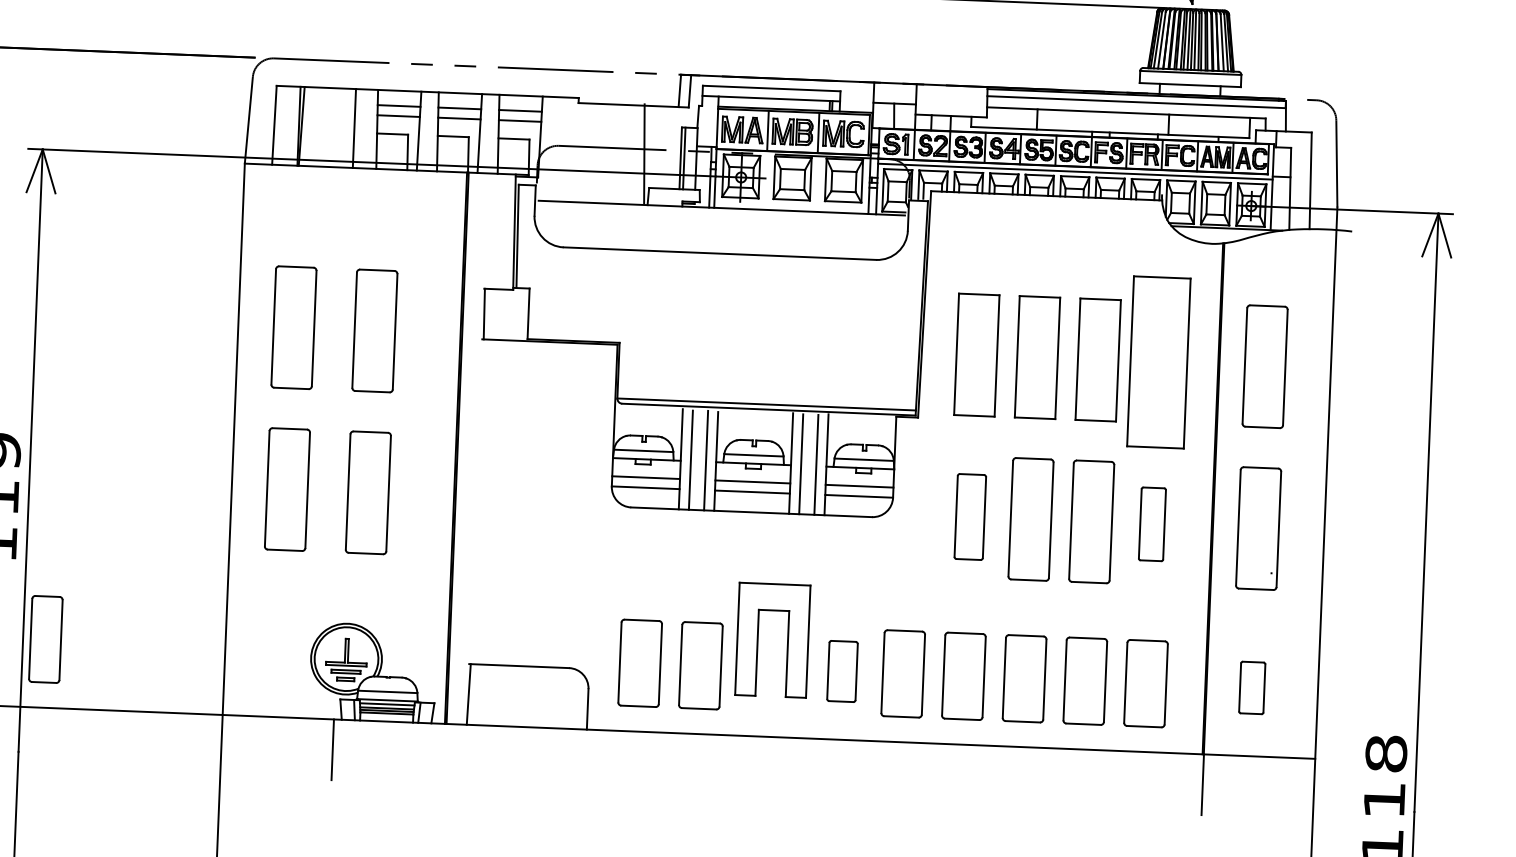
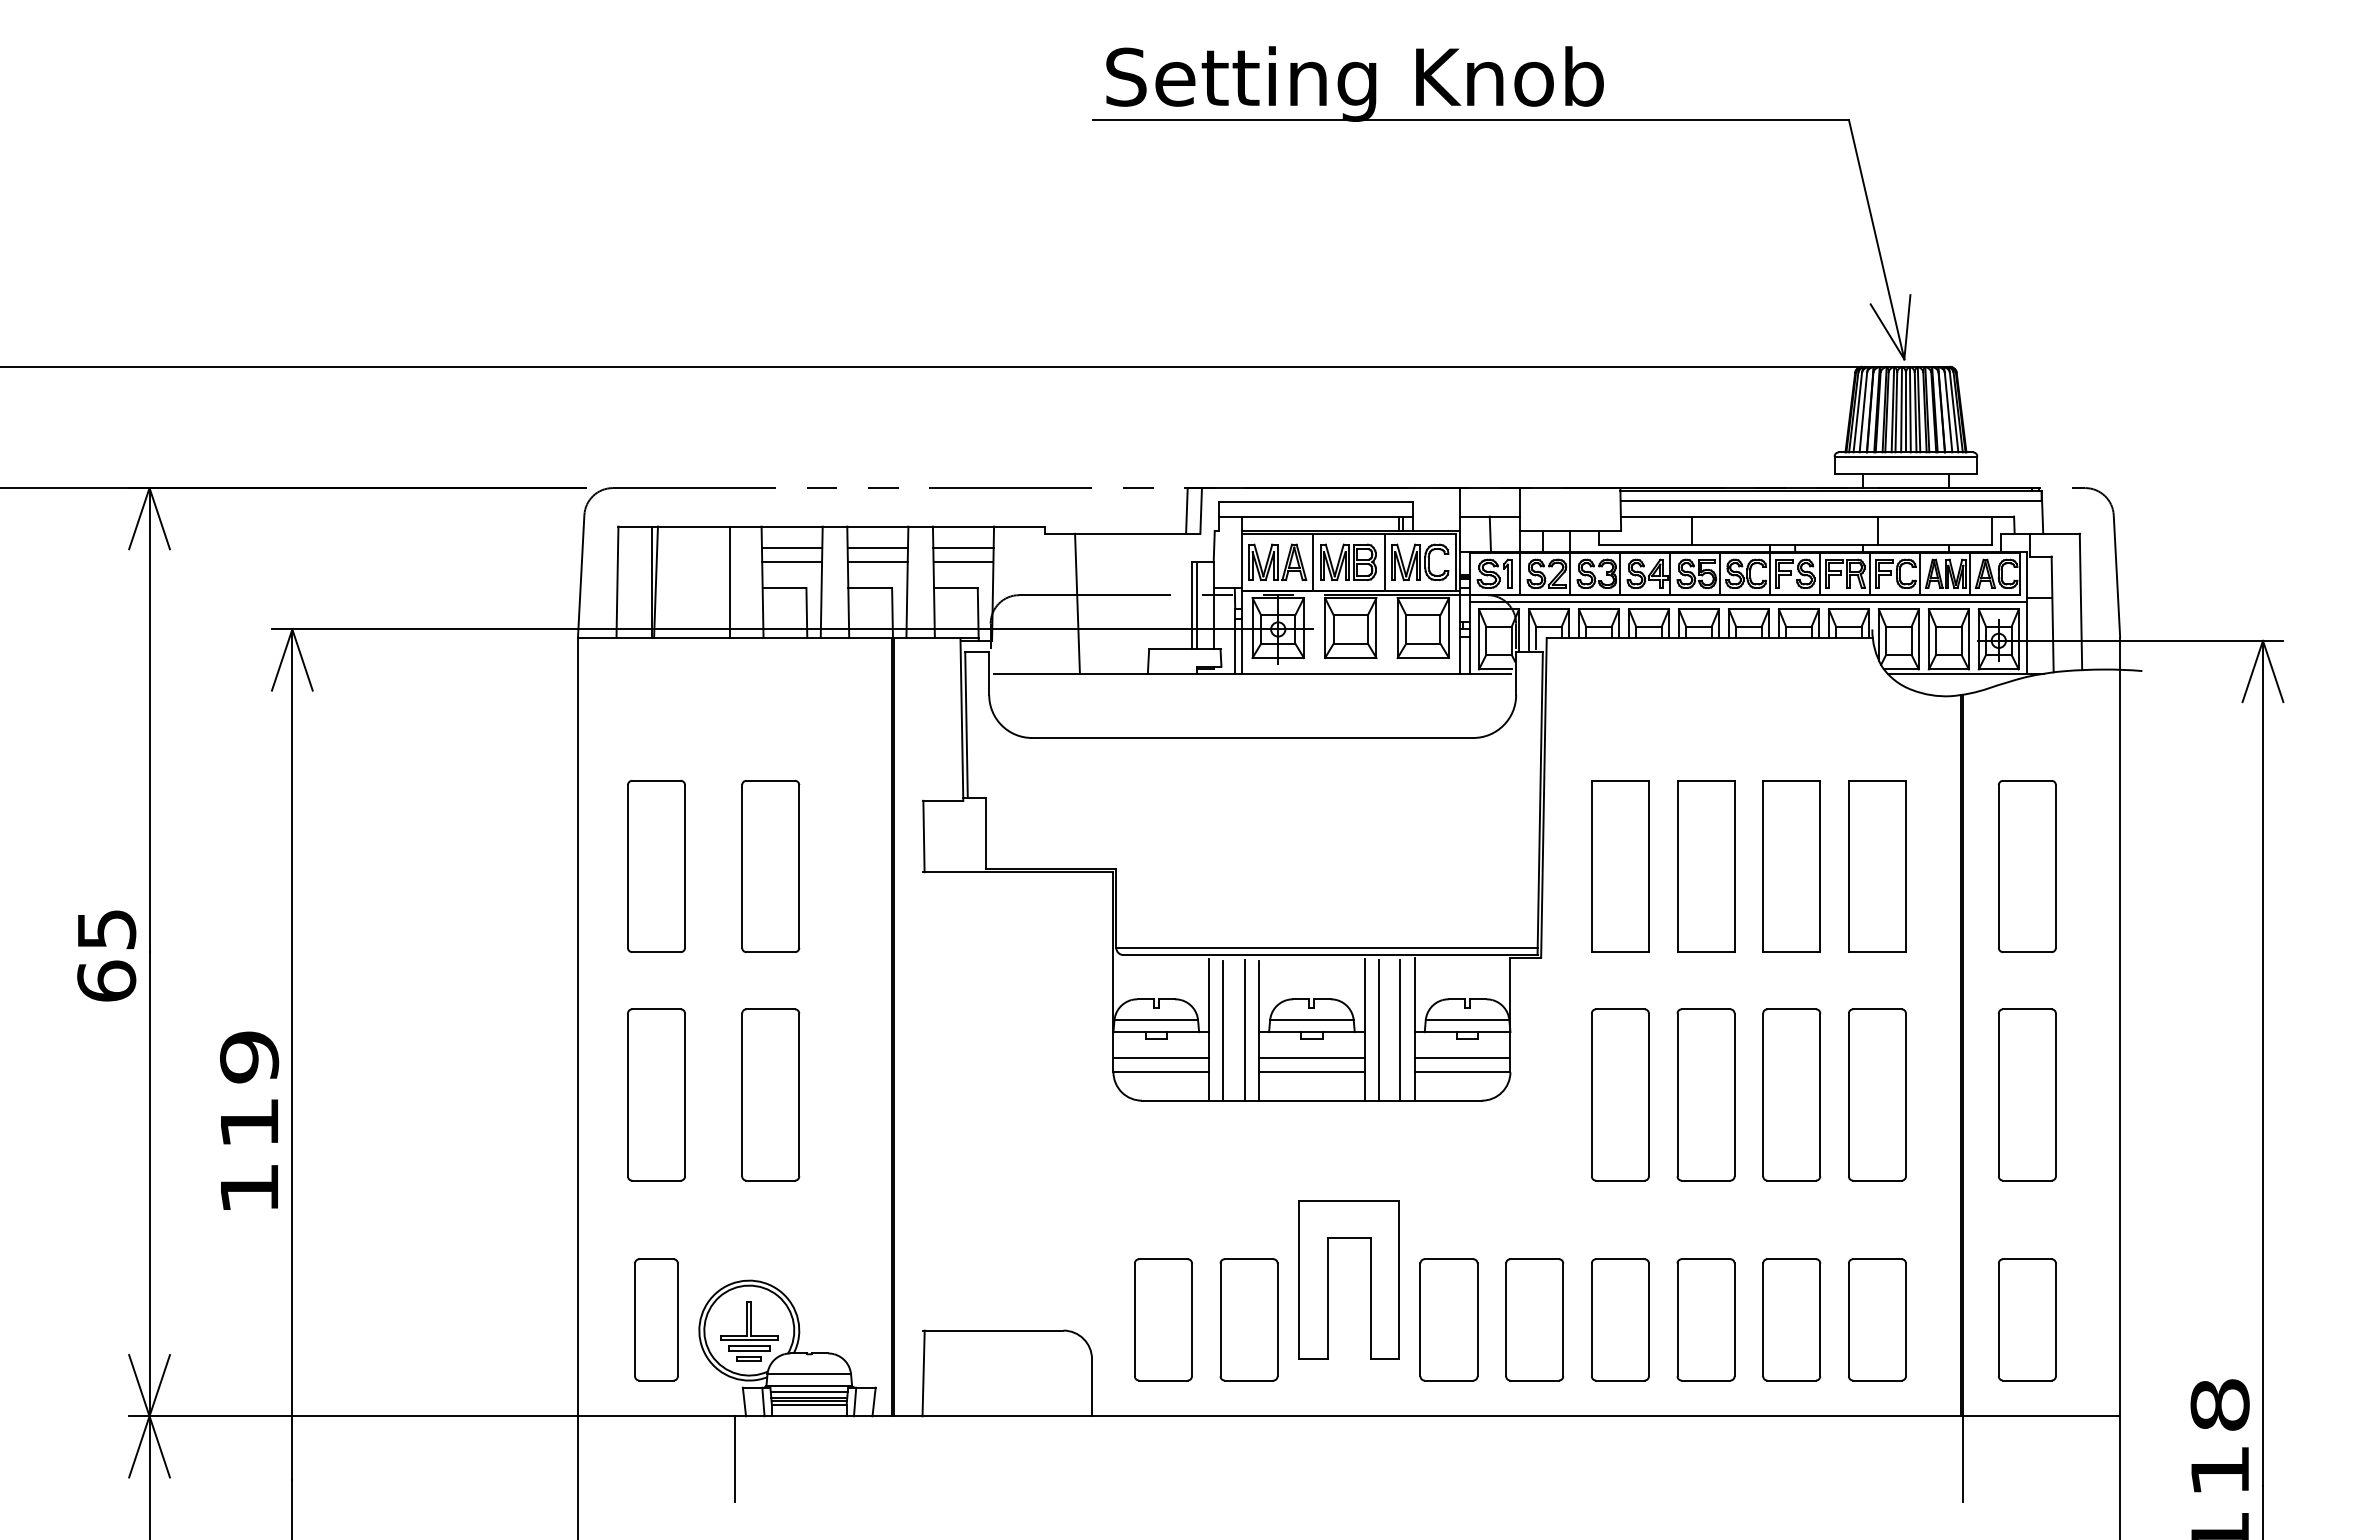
line: (644, 153) -> (1077, 603), moved
part: (1158, 362) -> (1877, 866), size x0.71
part: (970, 516) -> (1620, 1094), size x1.43
part: (1152, 523) -> (1877, 1094), size x1.67
part: (45, 639) -> (656, 1319), moved
part: (842, 671) -> (1448, 1319), size x1.43
part: (1252, 687) -> (2027, 1319), size x1.67

